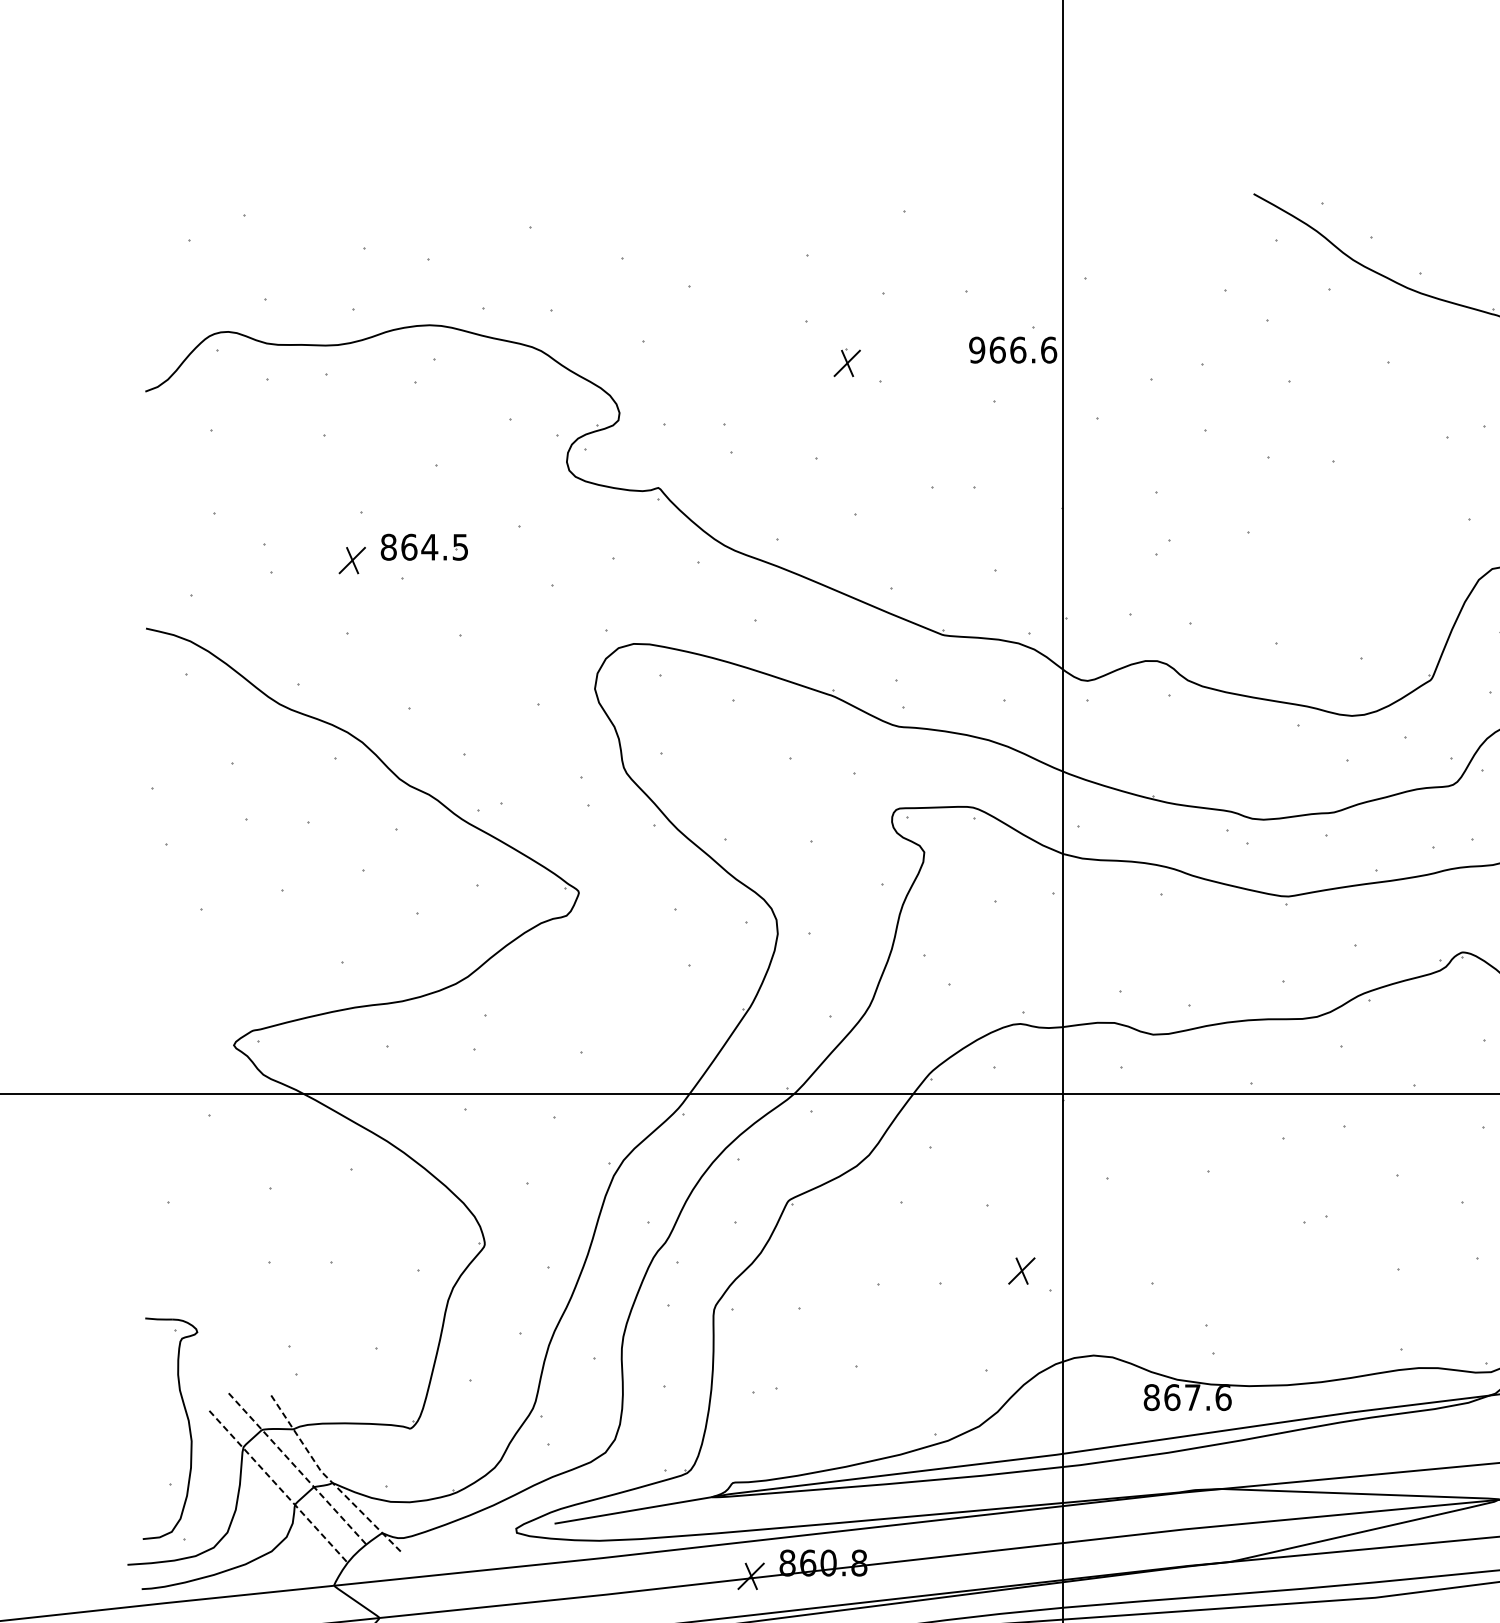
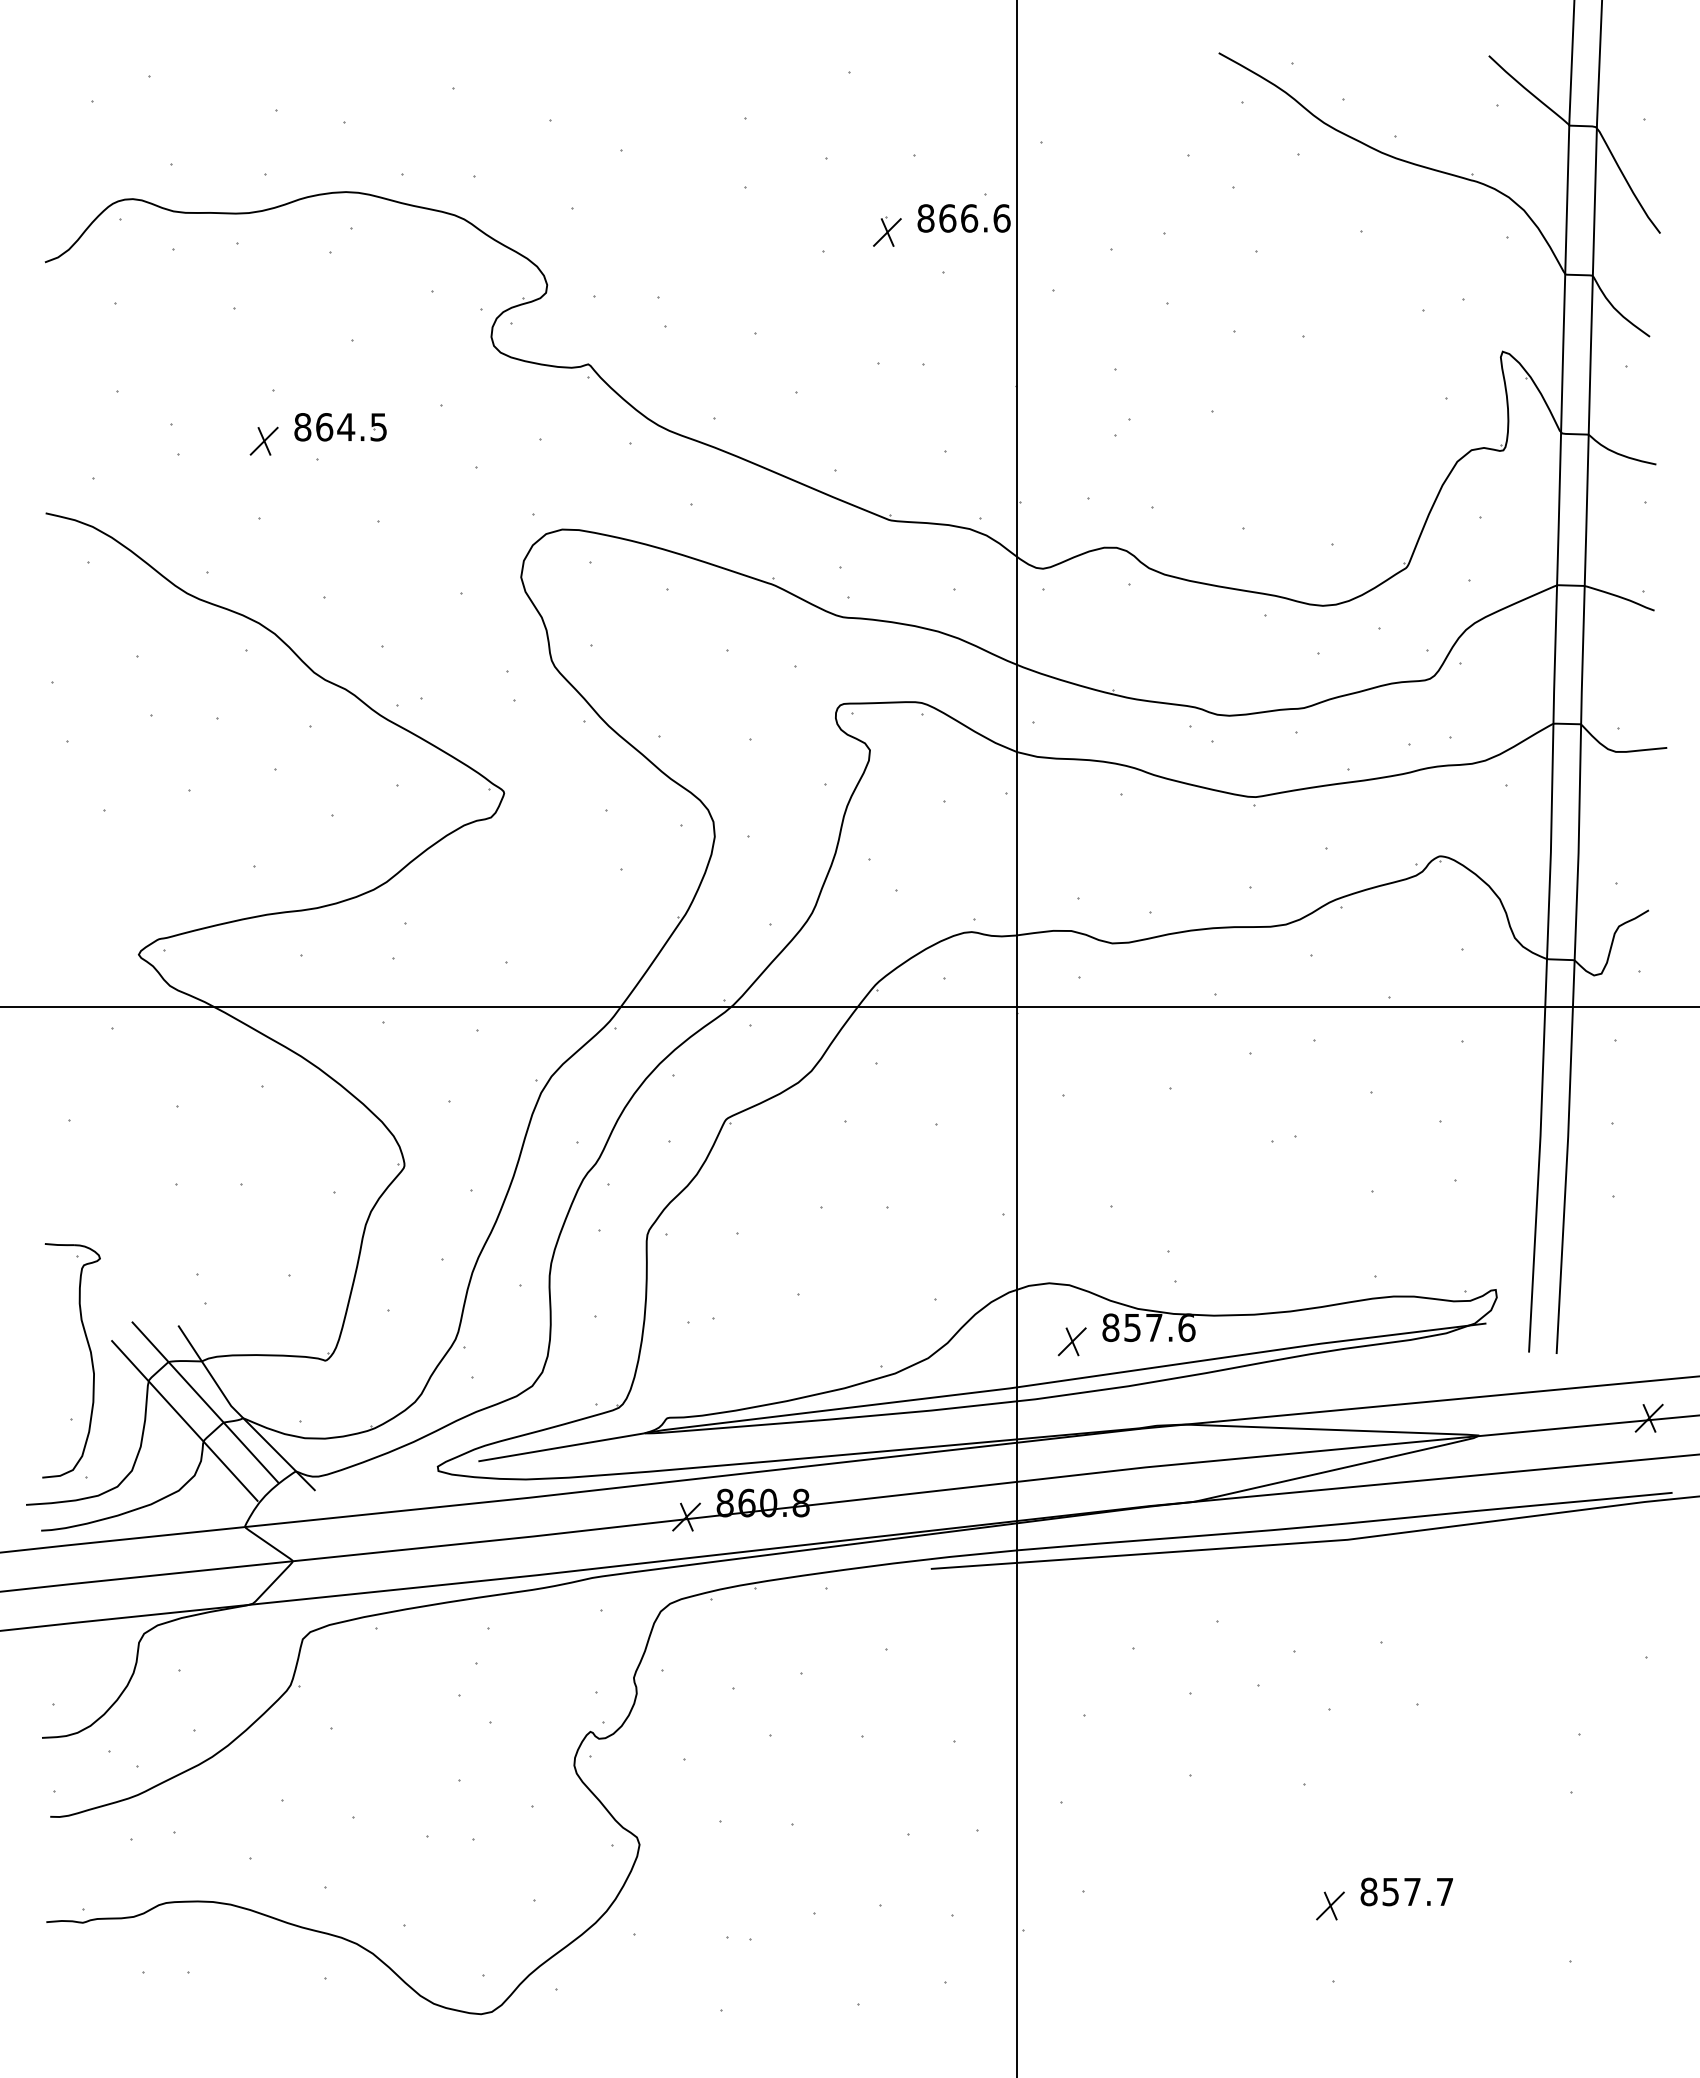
text: (976, 350) -> (925, 218), 966.6 -> 866.6
part: (847, 362) -> (887, 231), moved
part: (1021, 1270) -> (1071, 1341), moved
text: (1172, 1397) -> (1132, 1327), 867.6 -> 857.6
line: (295, 1468) -> (204, 1402), dashed -> solid
line: (328, 1478) -> (238, 1413), dashed -> solid
line: (277, 1485) -> (184, 1420), dashed -> solid

